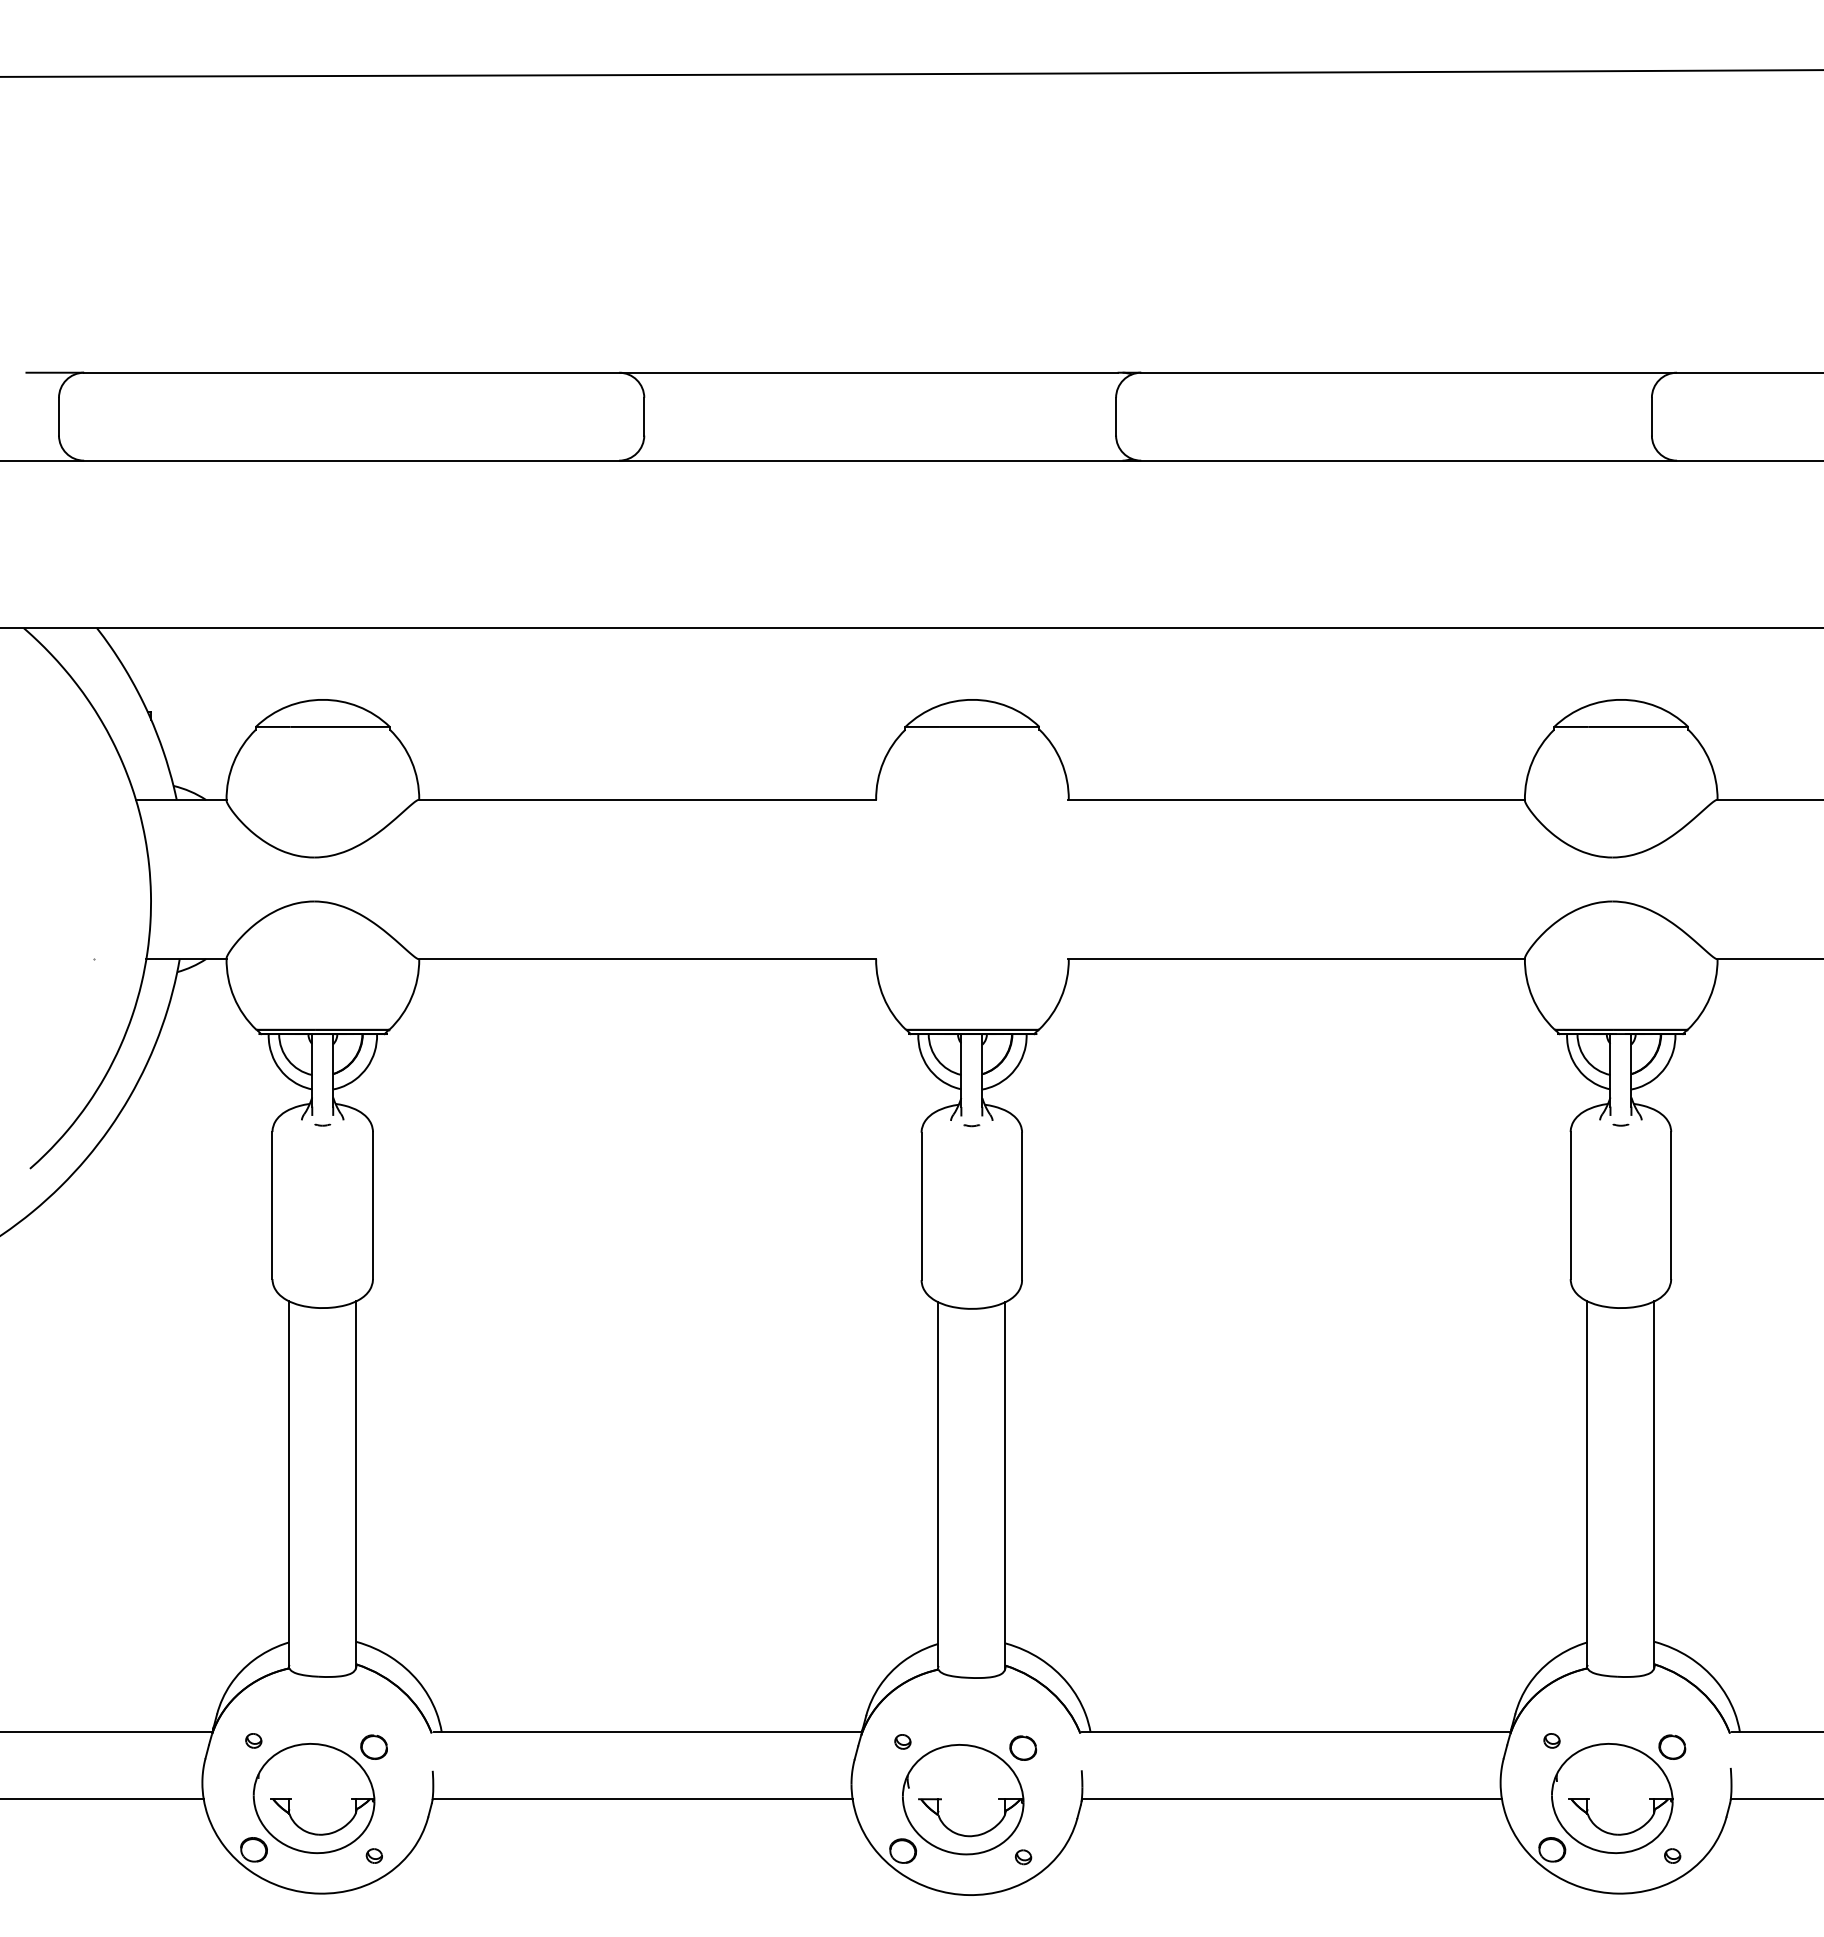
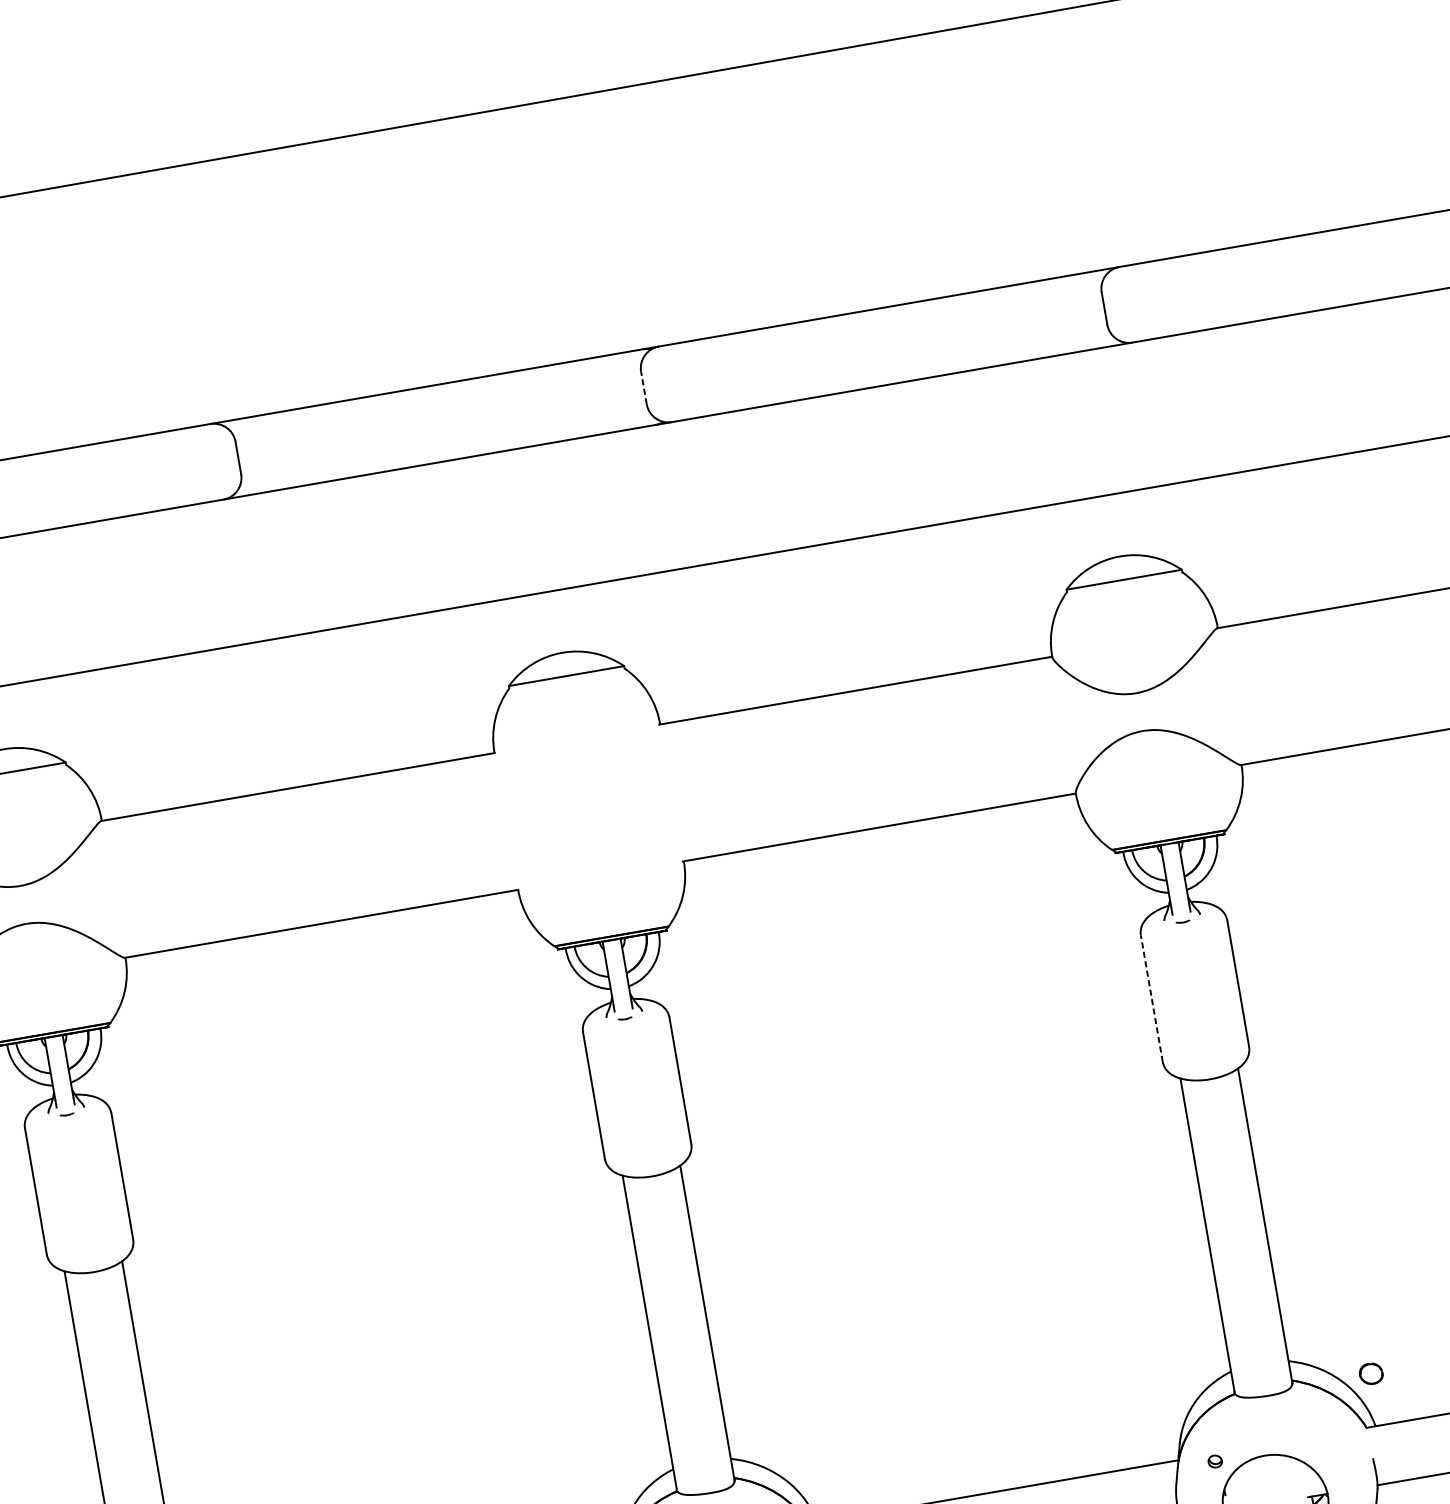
line: (1116, 416) -> (644, 387), solid -> dashed
line: (1570, 1205) -> (1151, 998), solid -> dashed
part: (1672, 1746) -> (1371, 1373), moved

